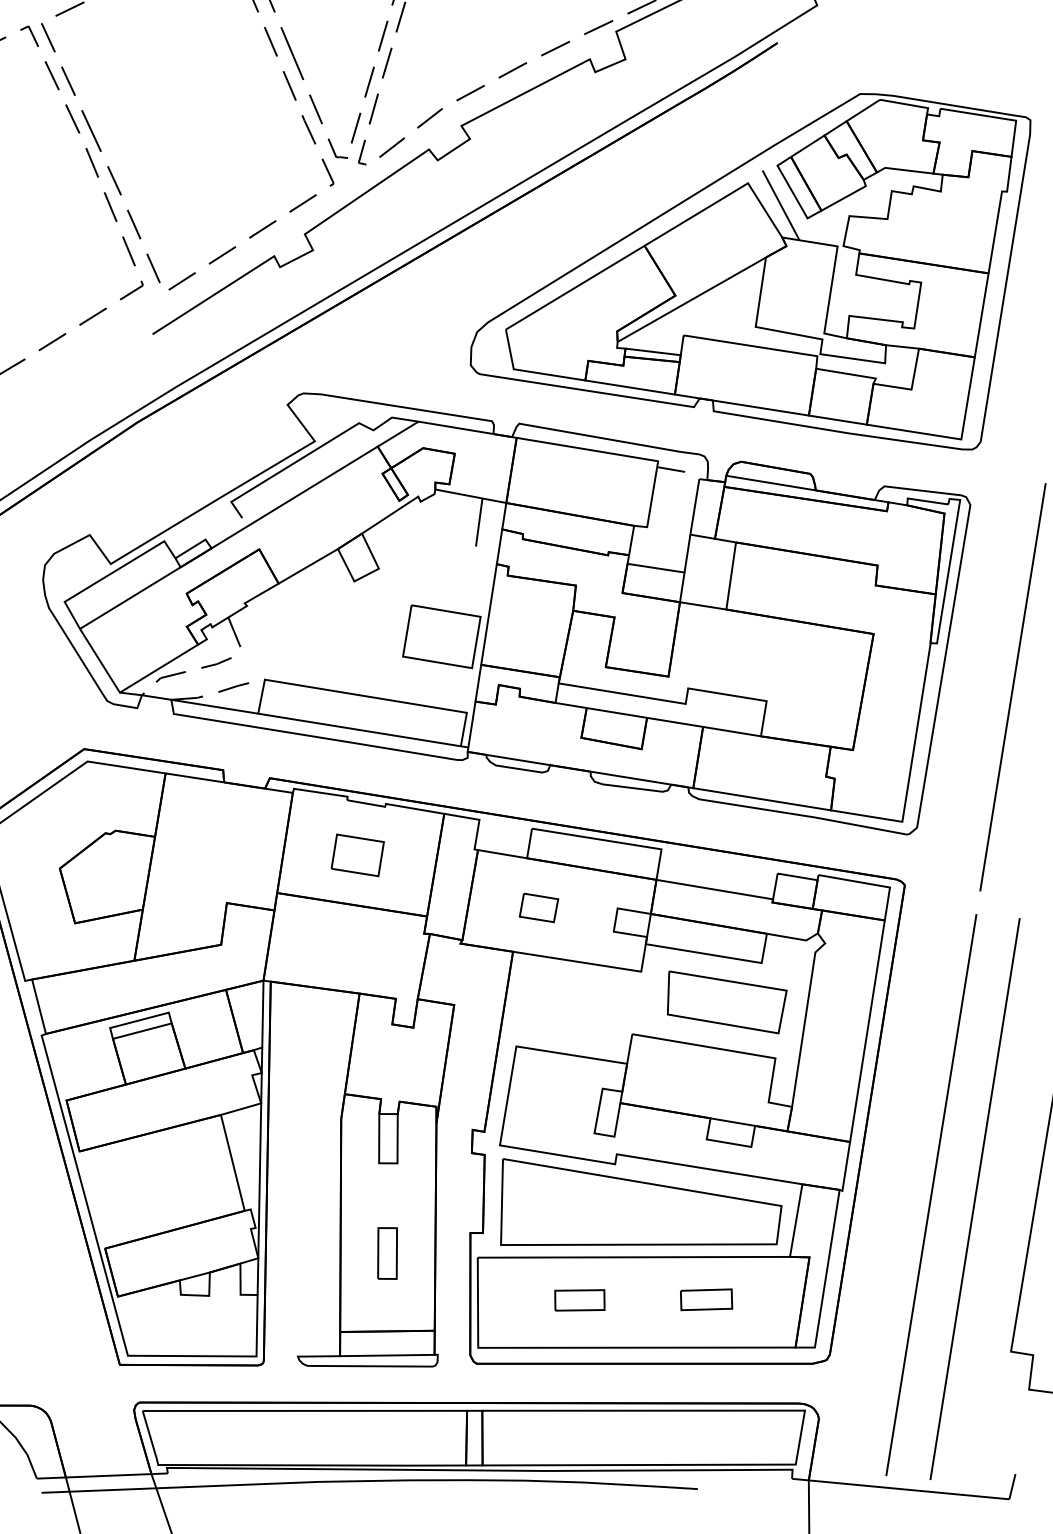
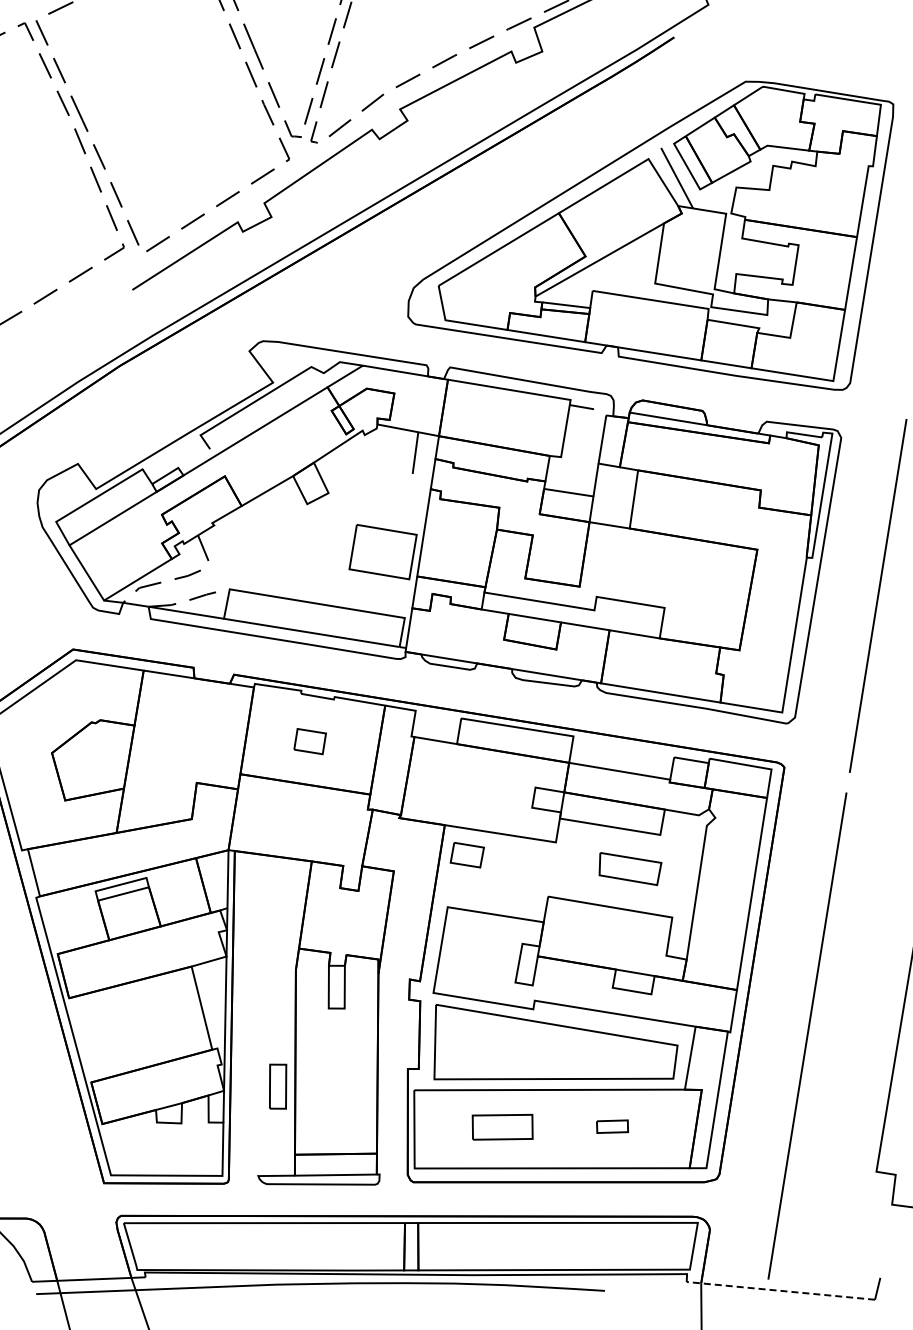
part: (356, 855) -> (309, 741), size x0.7
part: (538, 908) -> (466, 855), moved
part: (727, 1001) -> (630, 868), size x0.6
line: (974, 1199) -> (844, 1039), removed
part: (388, 1253) -> (278, 1086), moved
part: (706, 1299) -> (612, 1126), size x0.7
part: (579, 1300) -> (502, 1127), size x1.4
line: (900, 1488) -> (780, 1290), solid -> dashed

